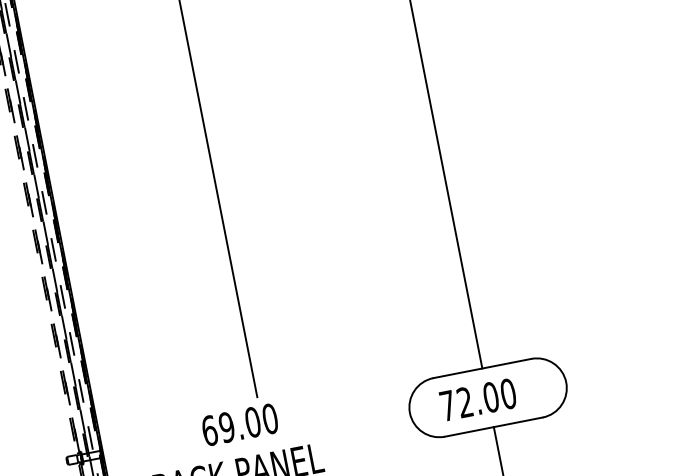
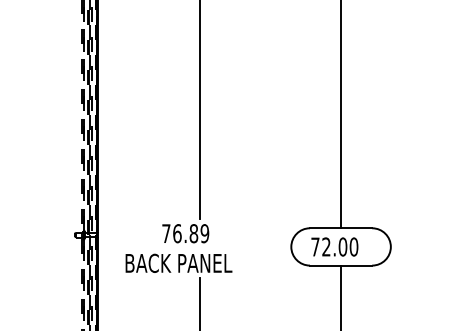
text: (239, 424) -> (185, 233), 69.00 -> 76.89

